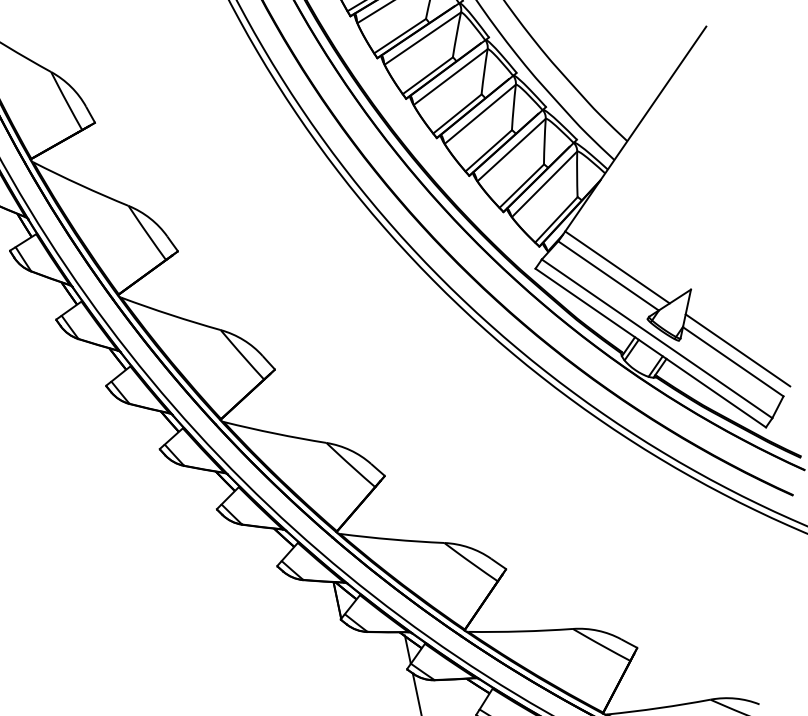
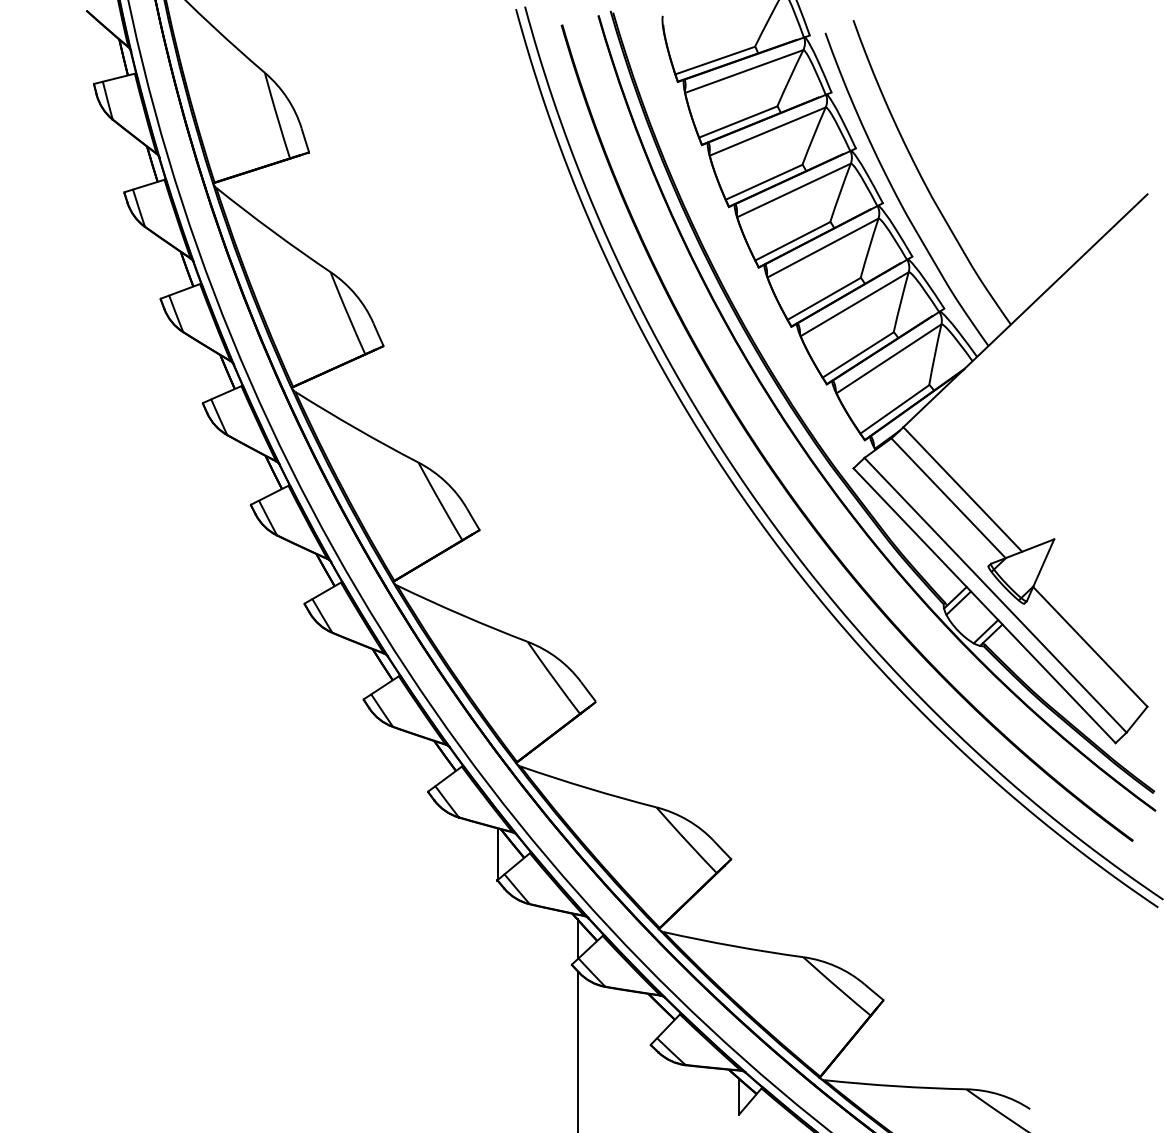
line: (737, 350) -> (1099, 632), removed

